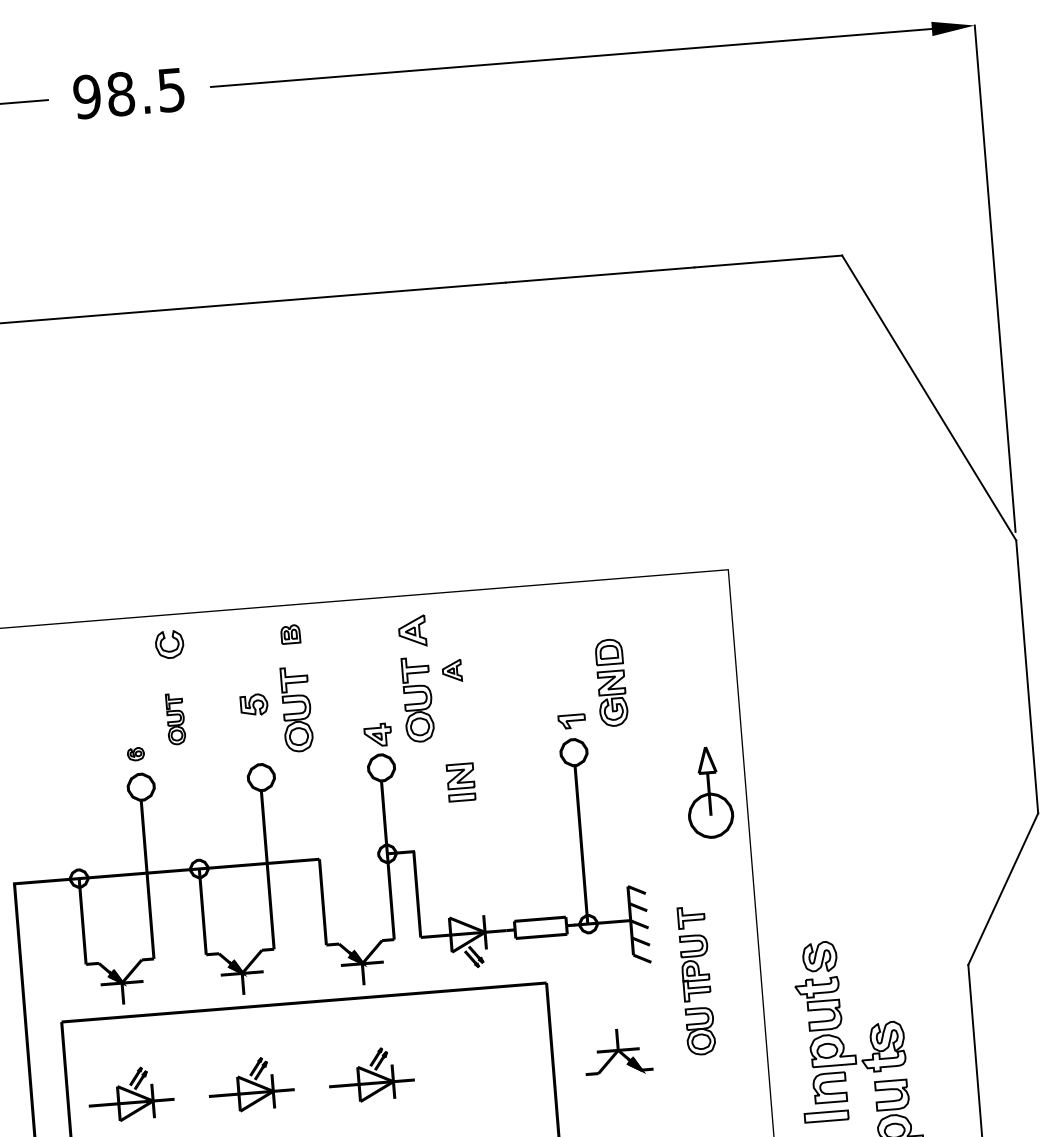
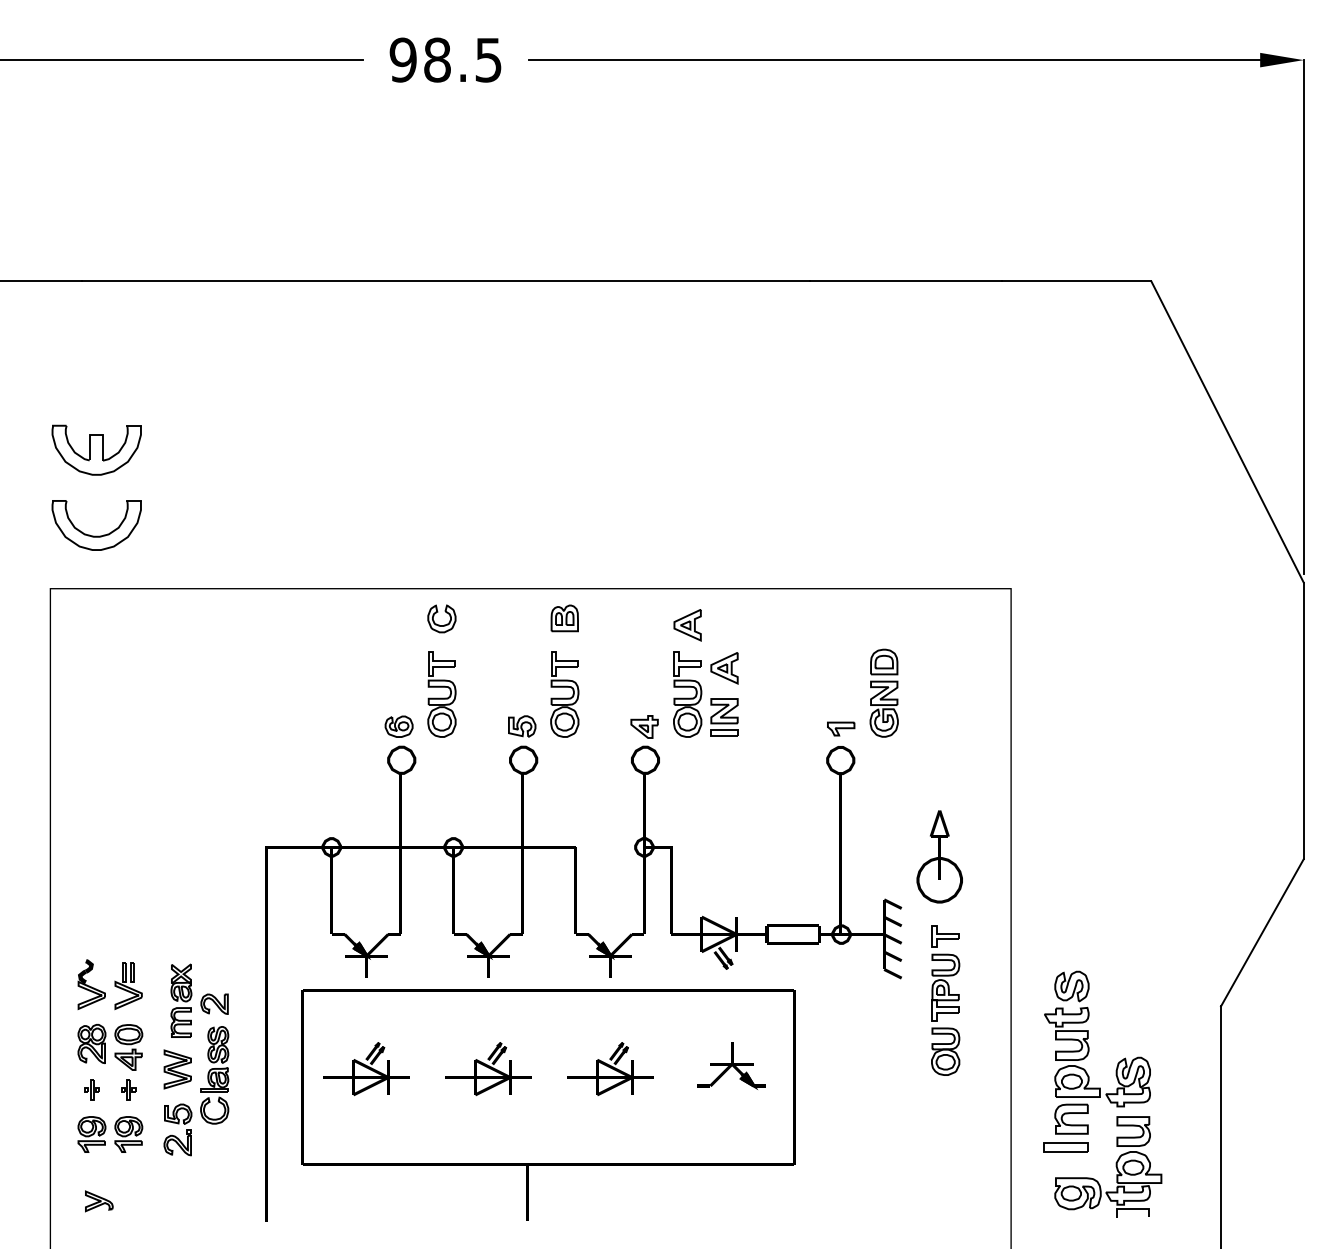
part: (290, 634) -> (564, 618), size x1.43
part: (452, 671) -> (724, 668), size x1.43
part: (254, 704) -> (522, 726), moved
part: (175, 719) -> (441, 694), size x1.67
part: (135, 754) -> (398, 726), size x1.67
part: (461, 782) -> (724, 717), moved
part: (708, 792) -> (939, 856), moved
part: (617, 1051) -> (731, 1065), moved

